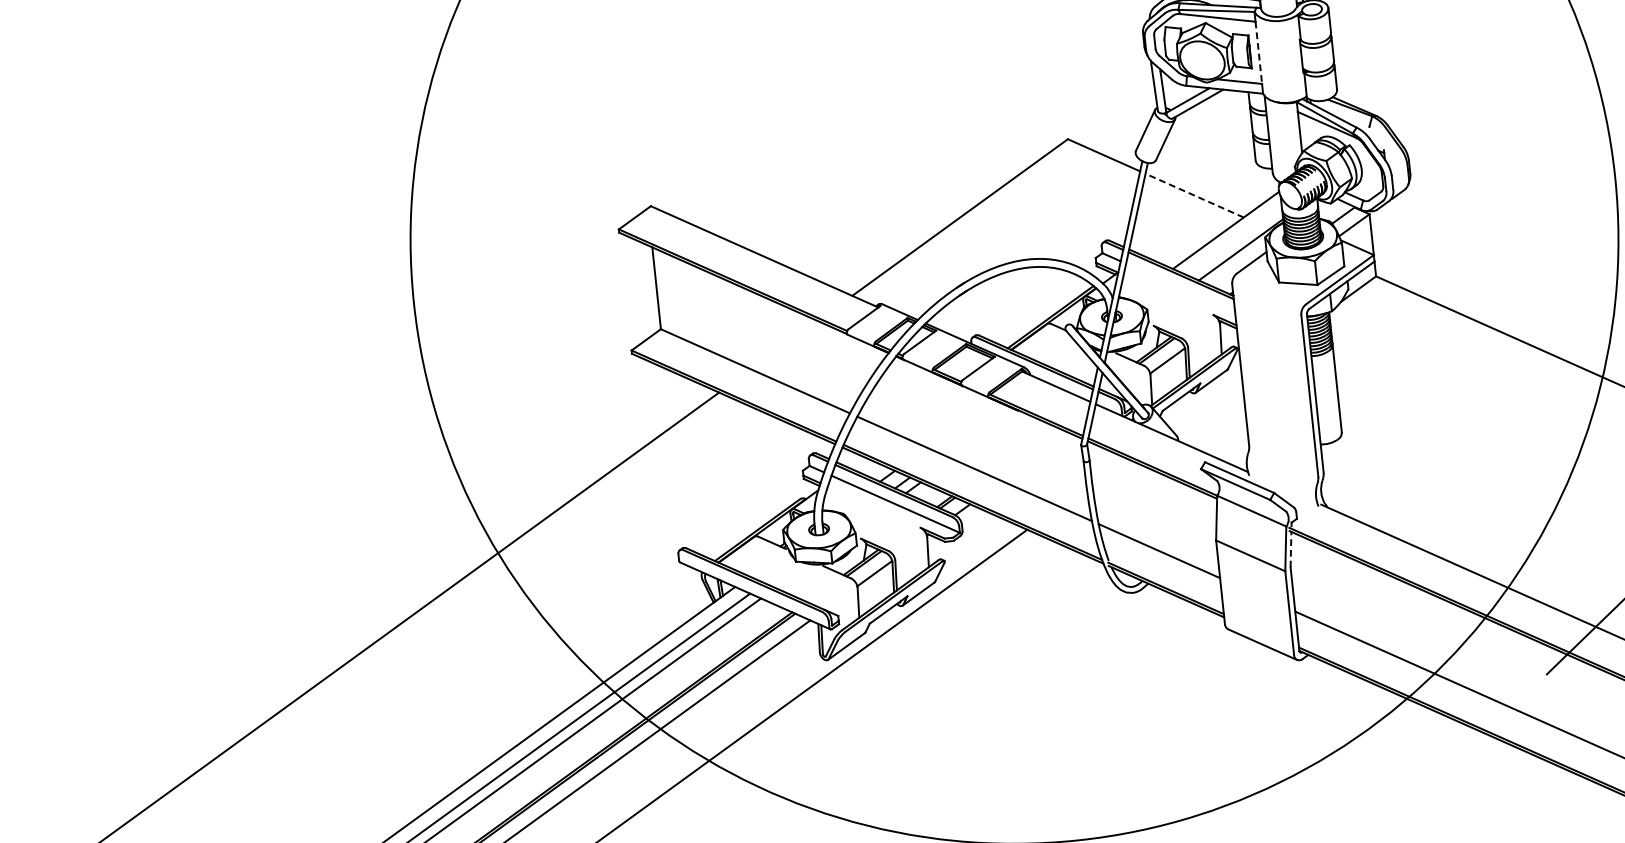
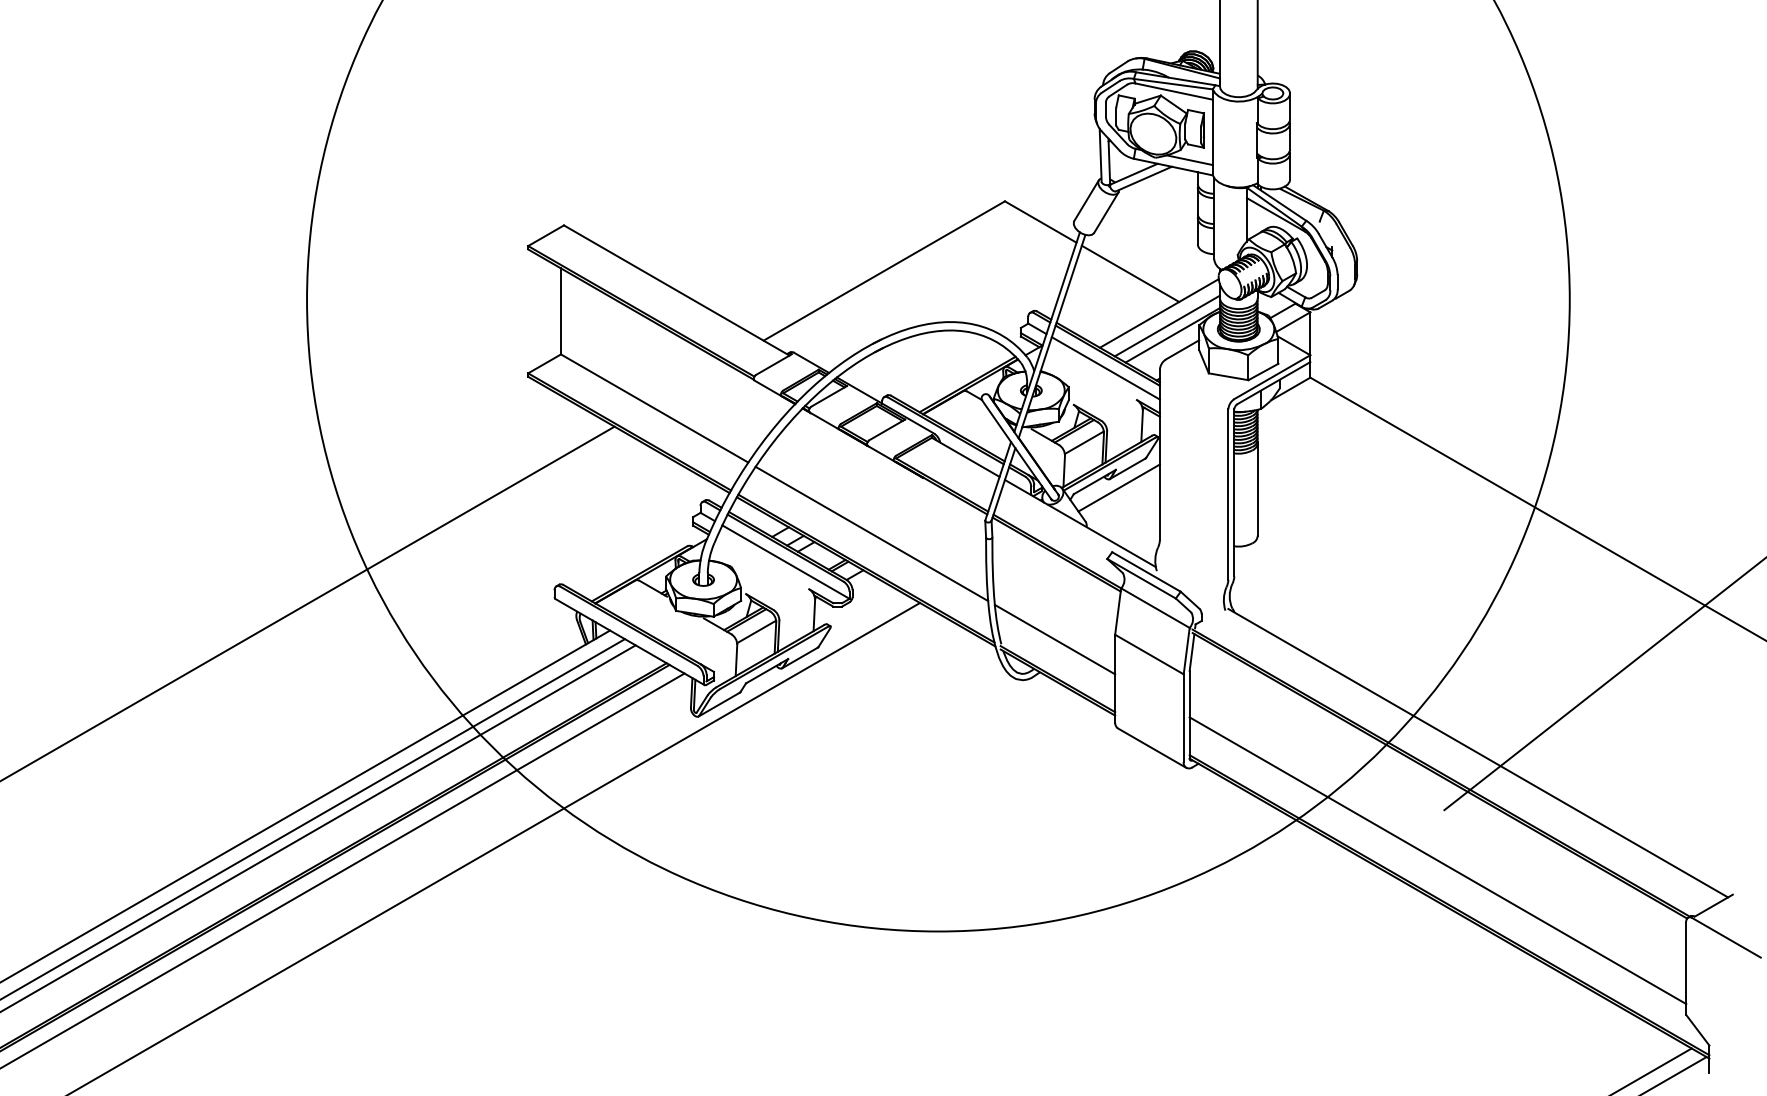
line: (1258, 52) -> (1212, 132), dashed -> solid
line: (1194, 195) -> (1130, 273), dashed -> solid
line: (1234, 241) -> (1166, 325), added
line: (1180, 288) -> (1105, 368), added
line: (1204, 400) -> (1118, 487), added
line: (1291, 549) -> (1192, 652), dashed -> solid

